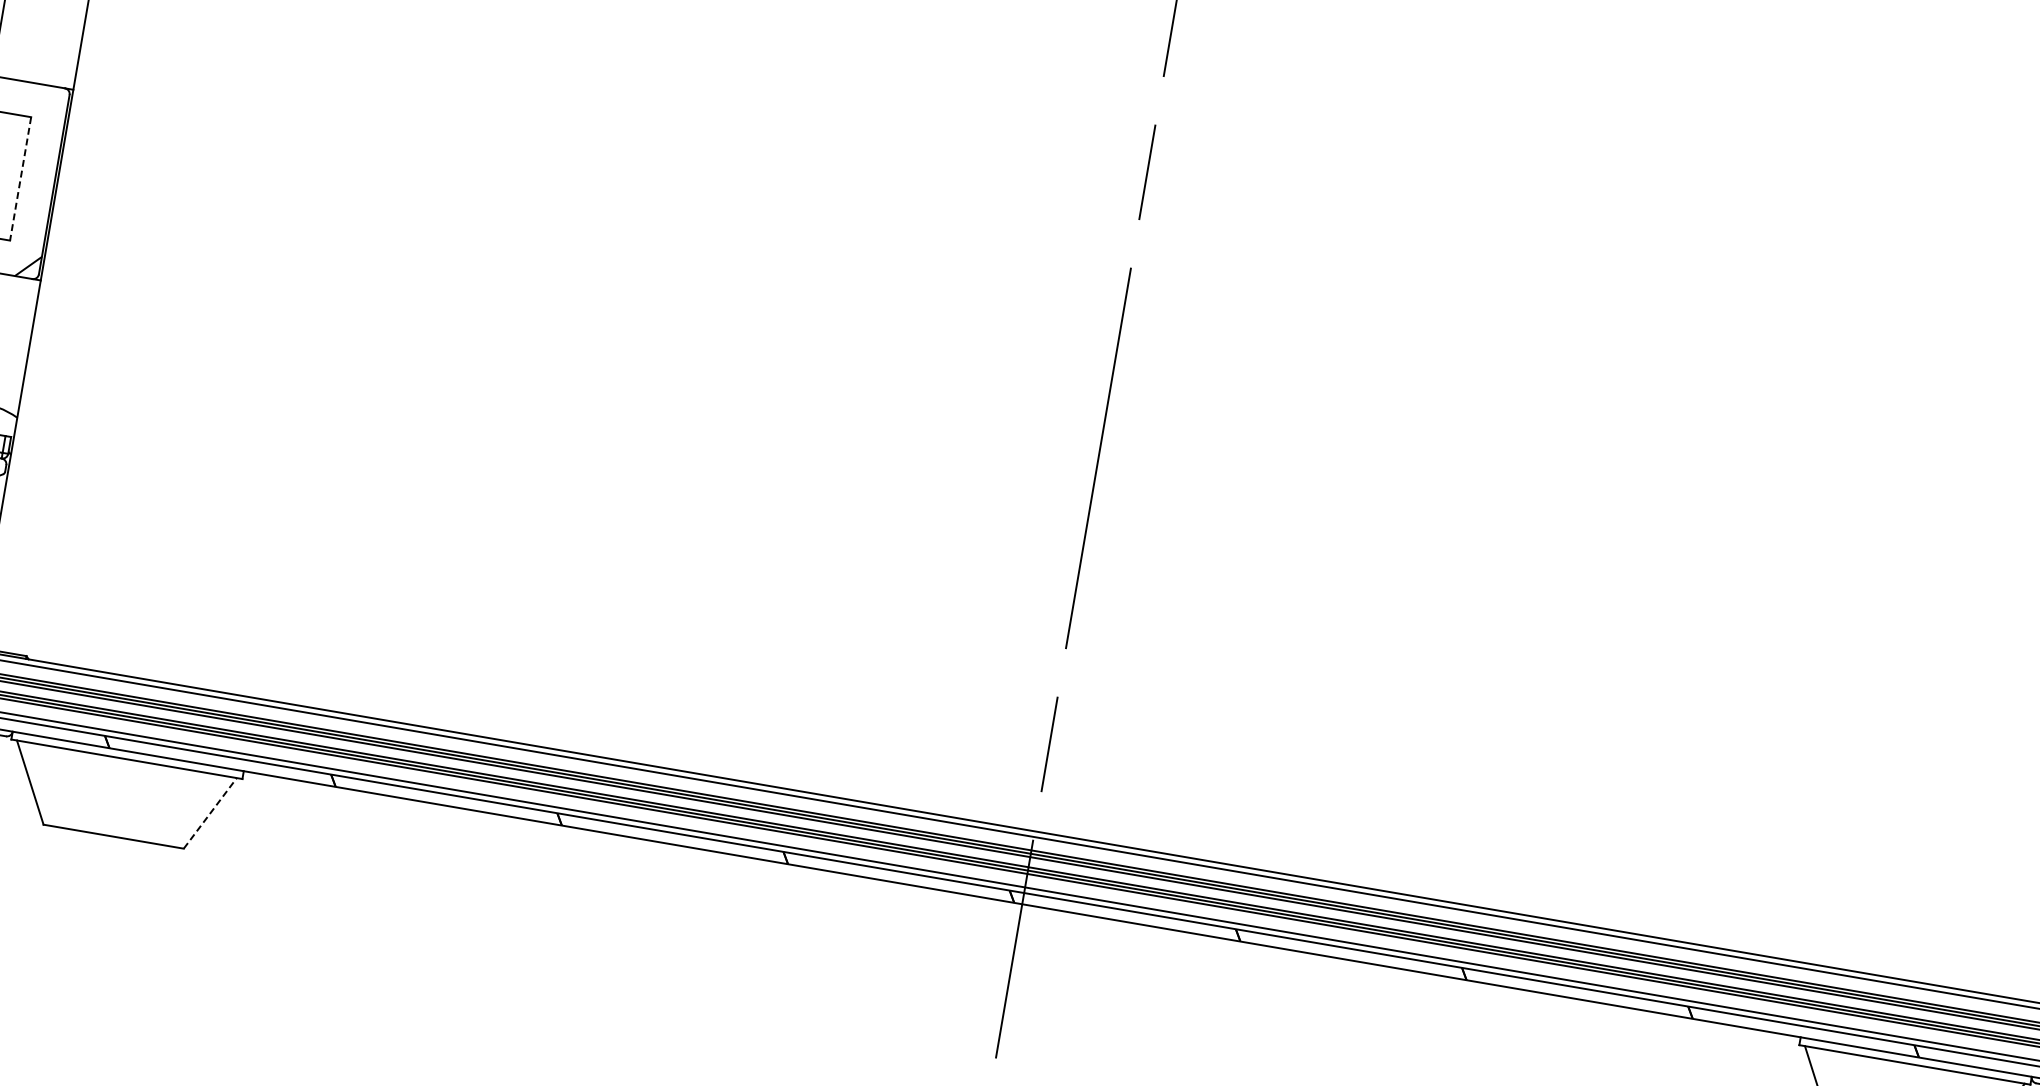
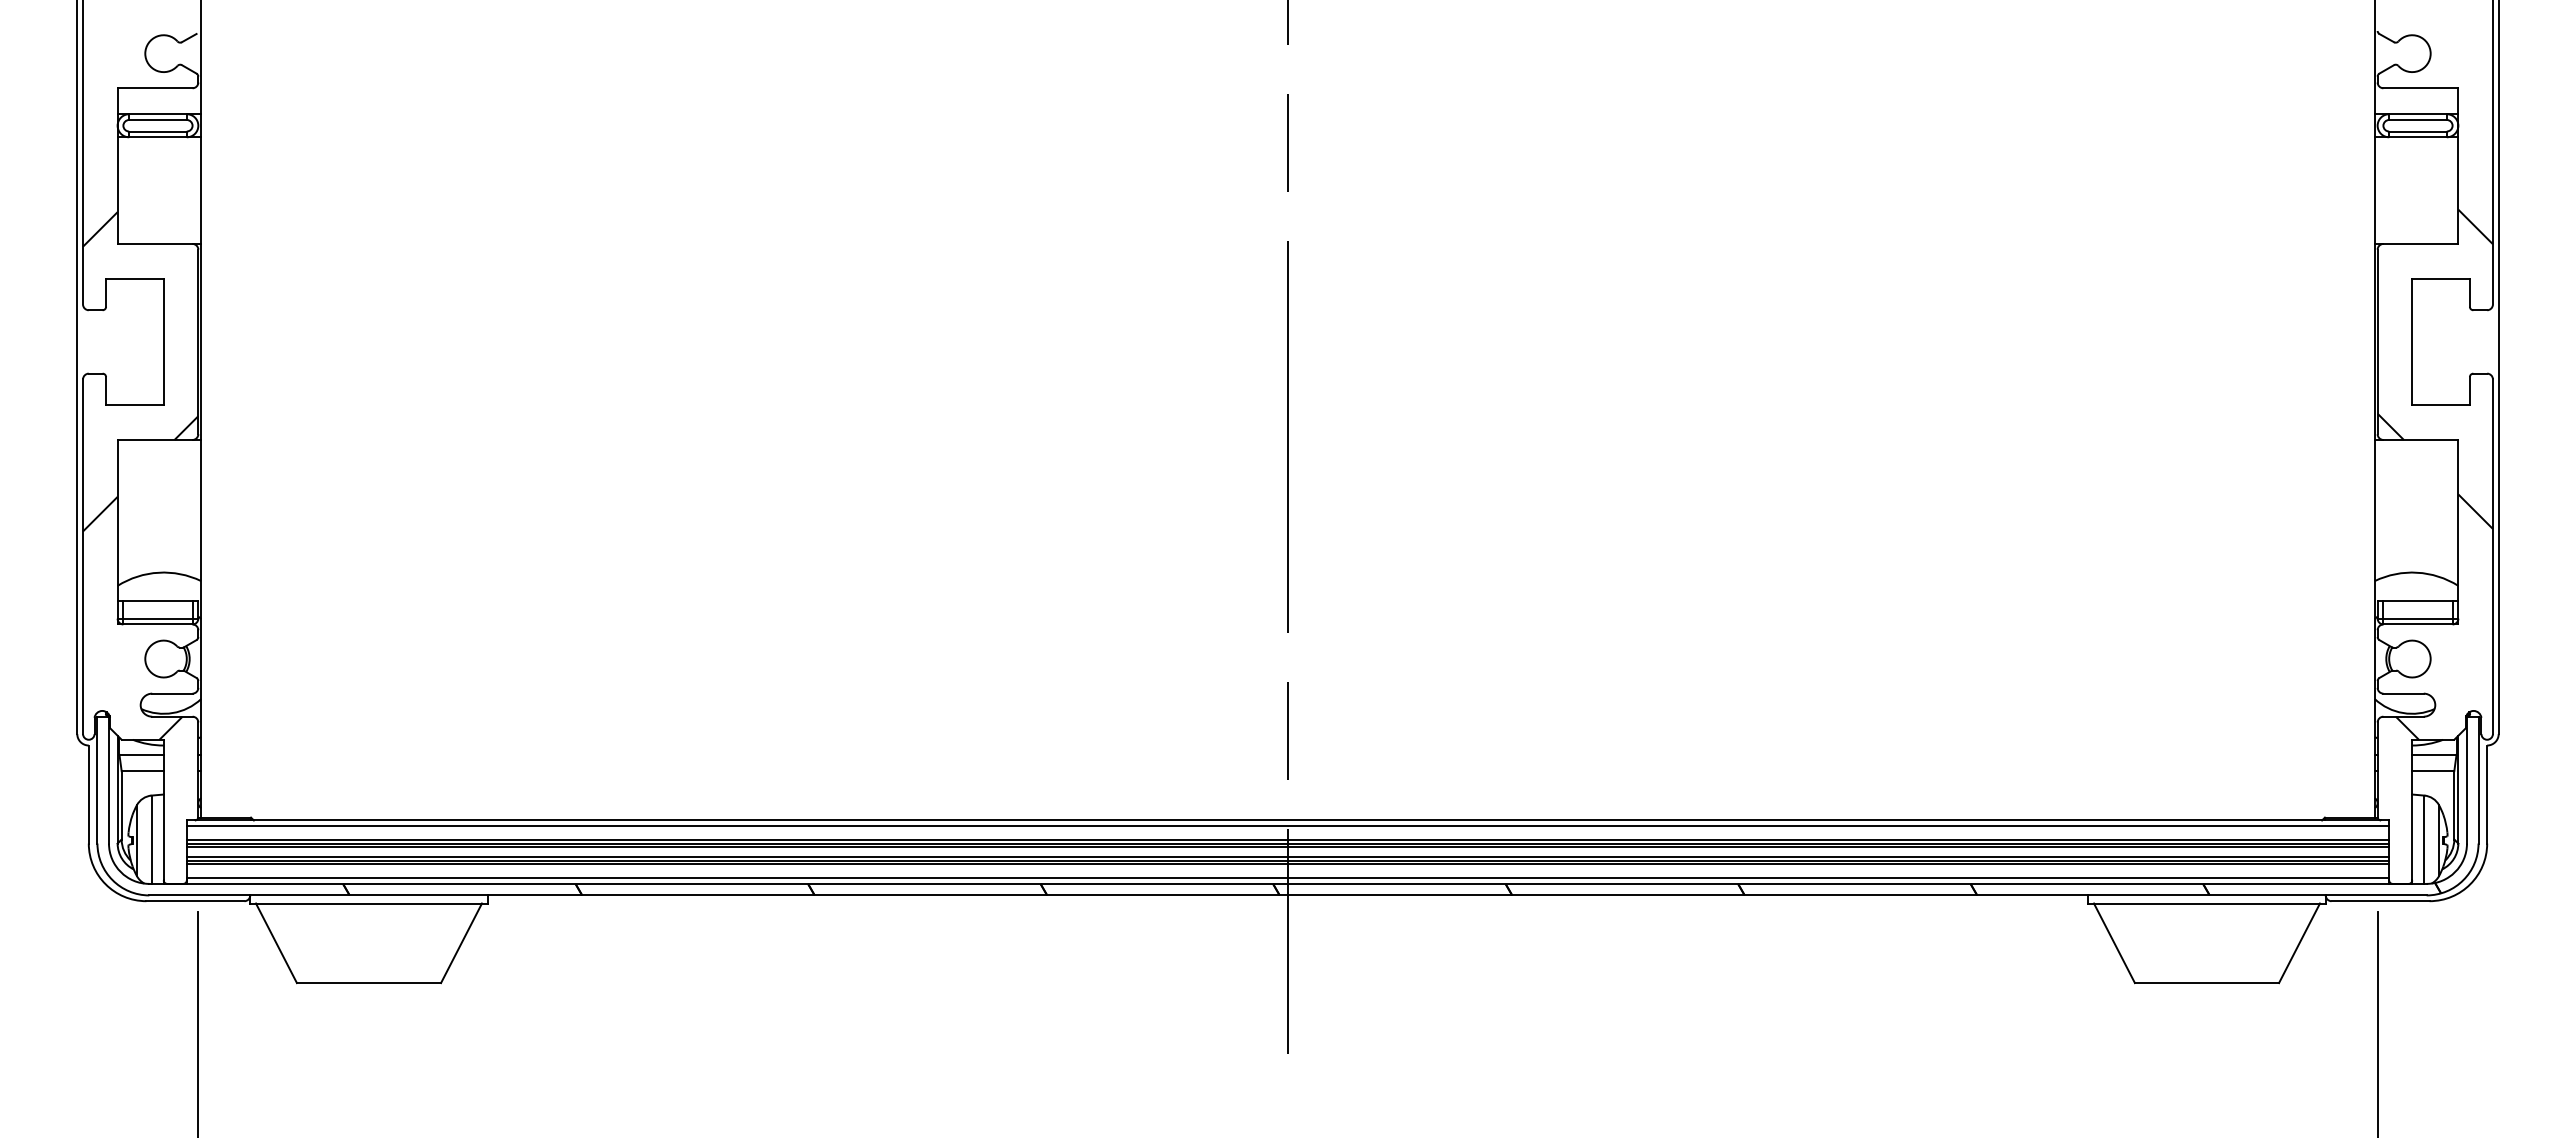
line: (20, 179) -> (163, 342), dashed -> solid
line: (210, 813) -> (461, 943), dashed -> solid

